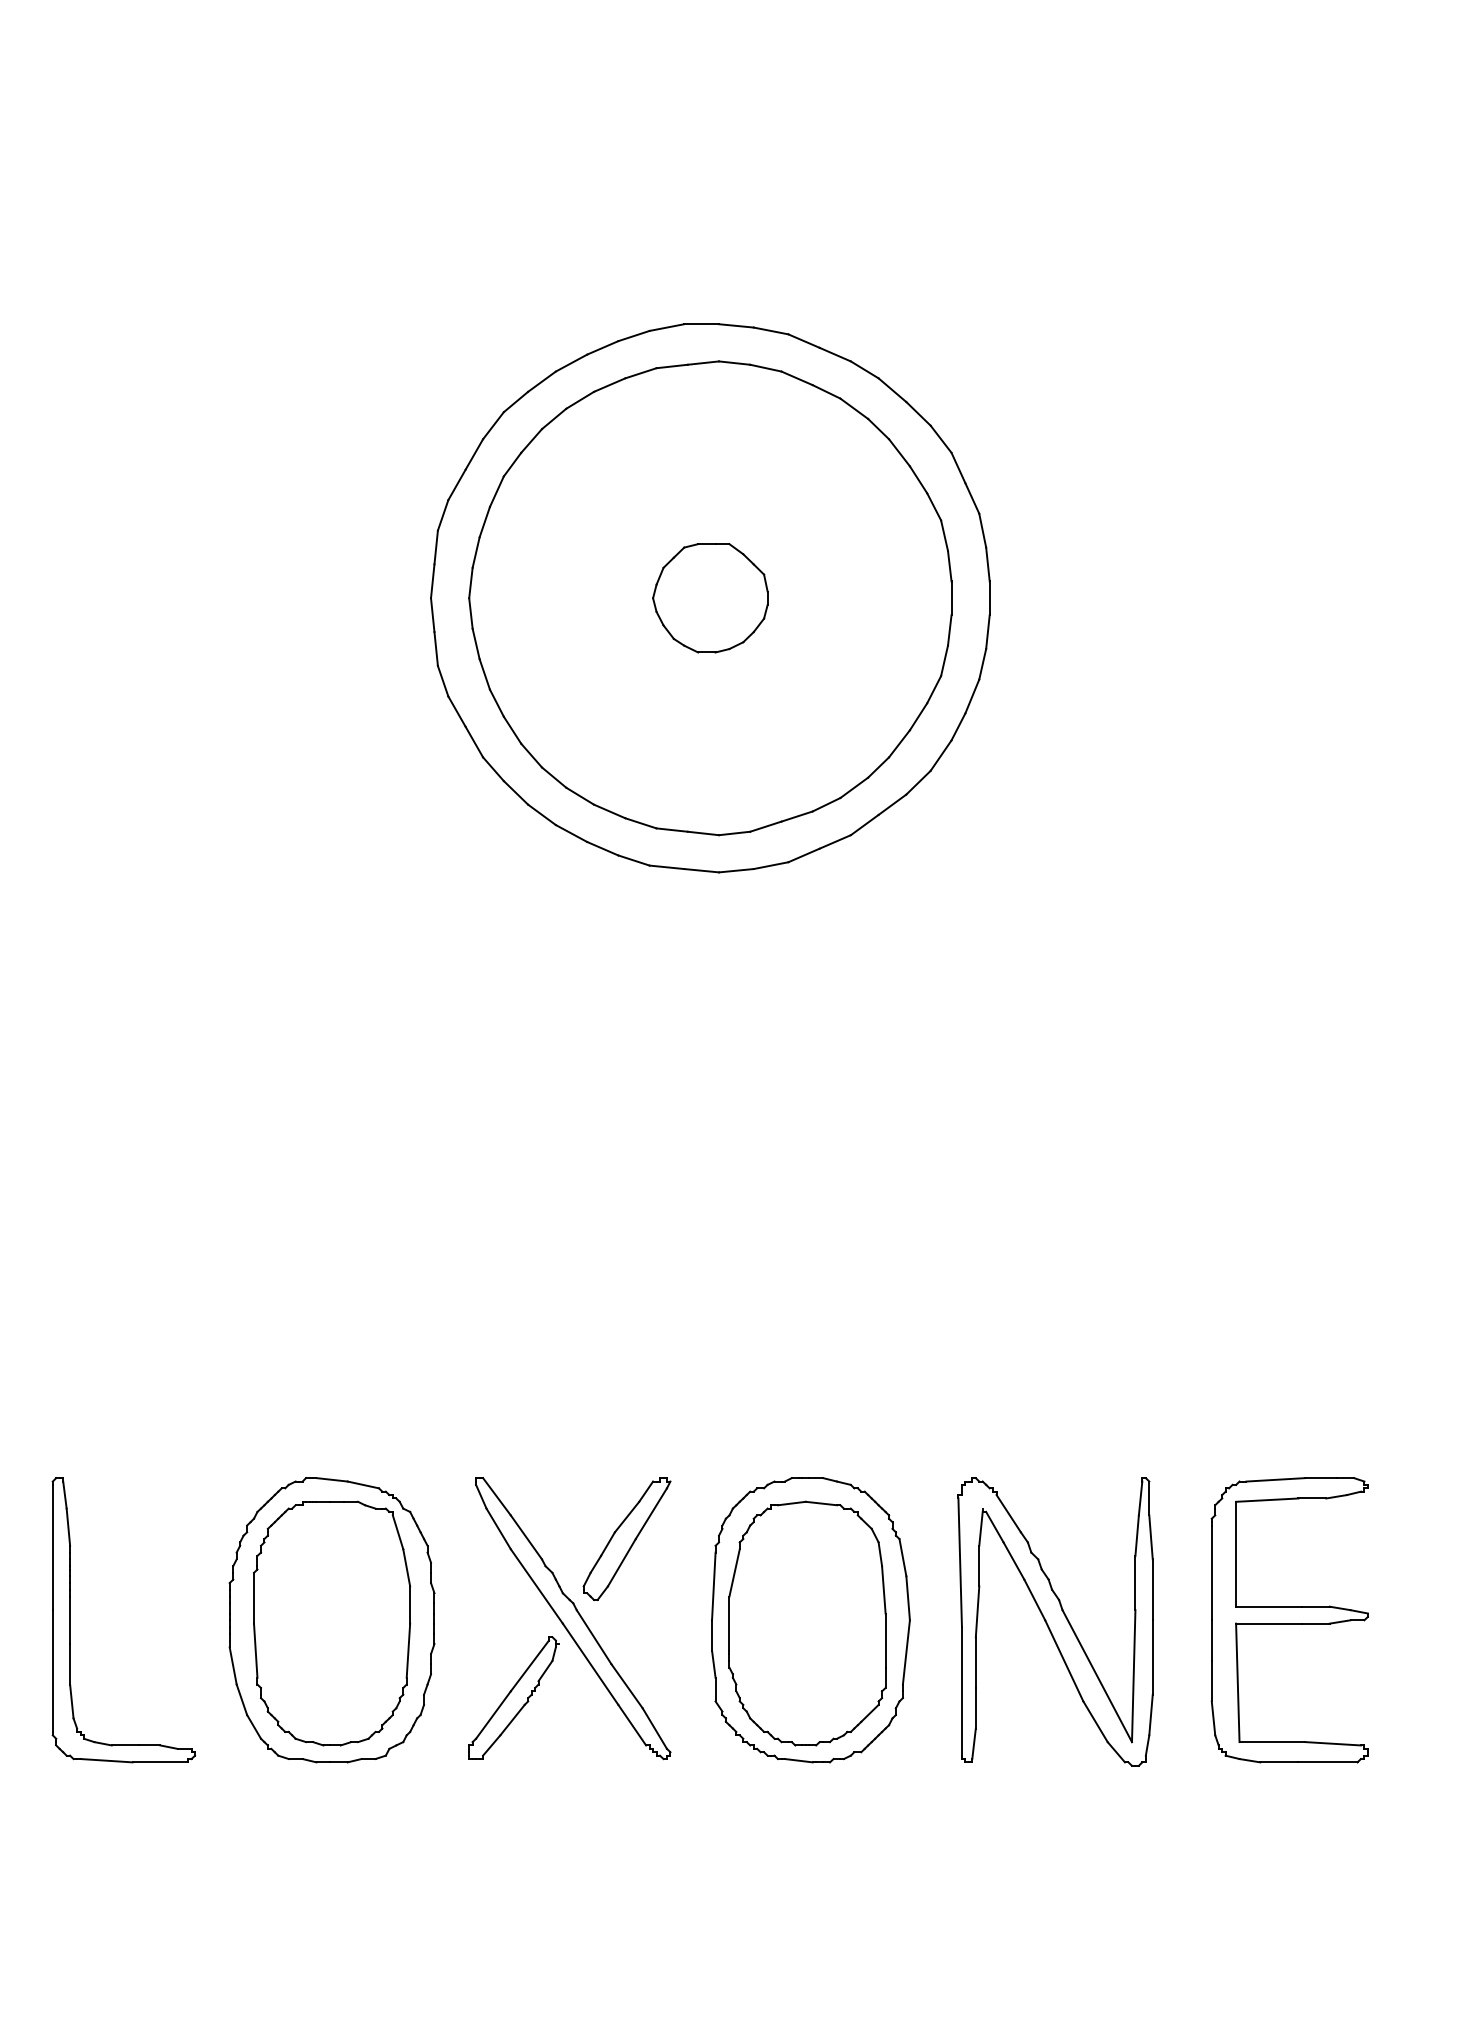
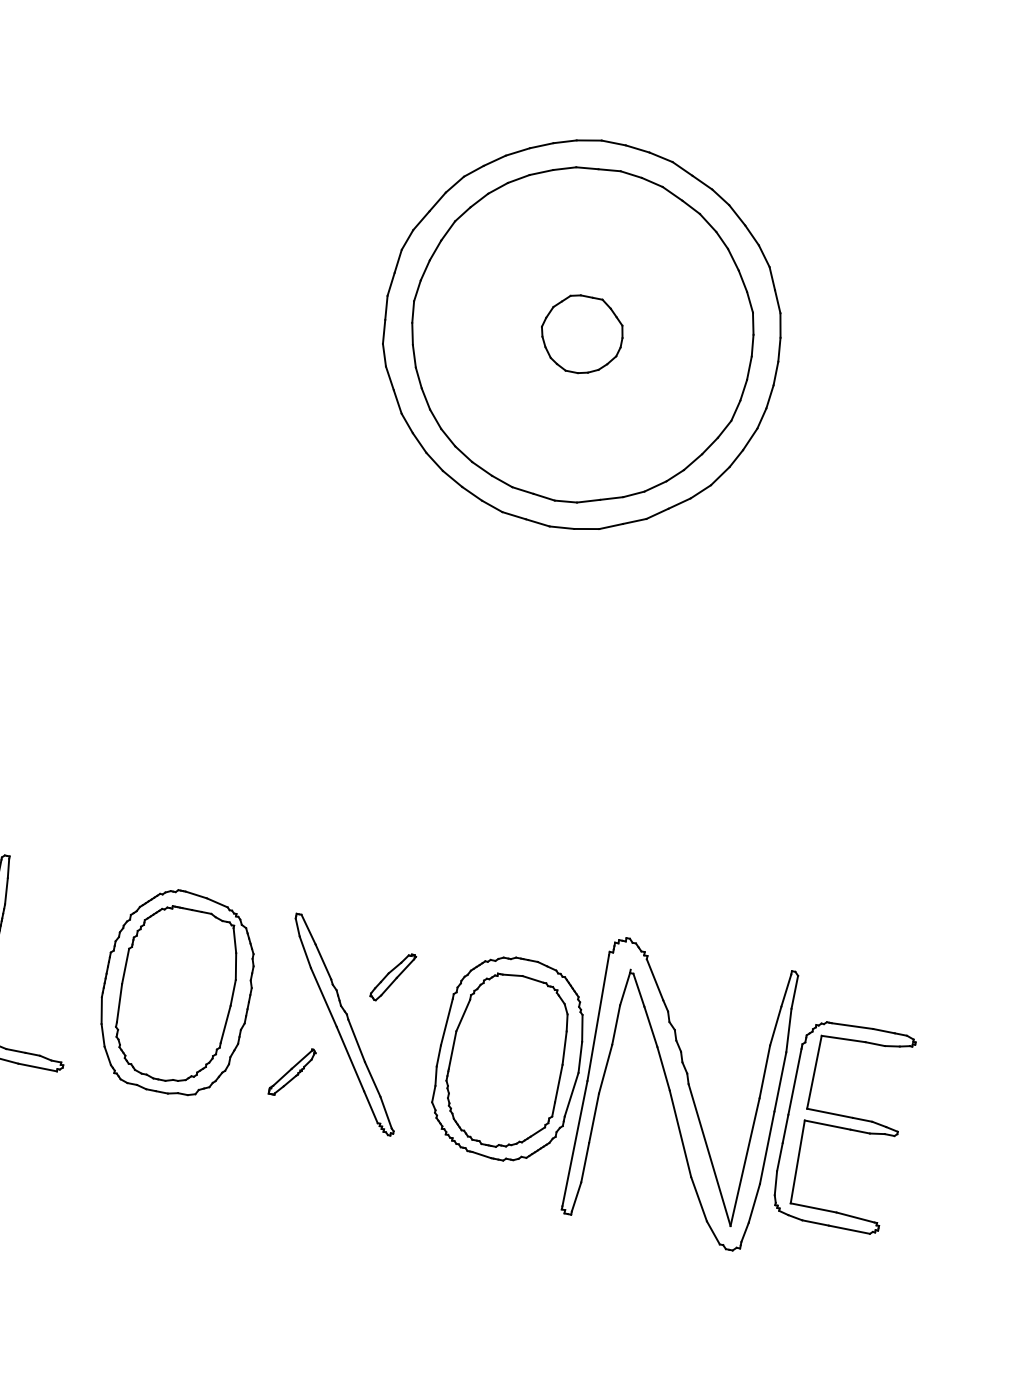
part: (626, 1539) -> (392, 977), size x0.6
part: (1055, 1621) -> (679, 1093), size x1.4
part: (513, 1697) -> (292, 1071), size x0.6

